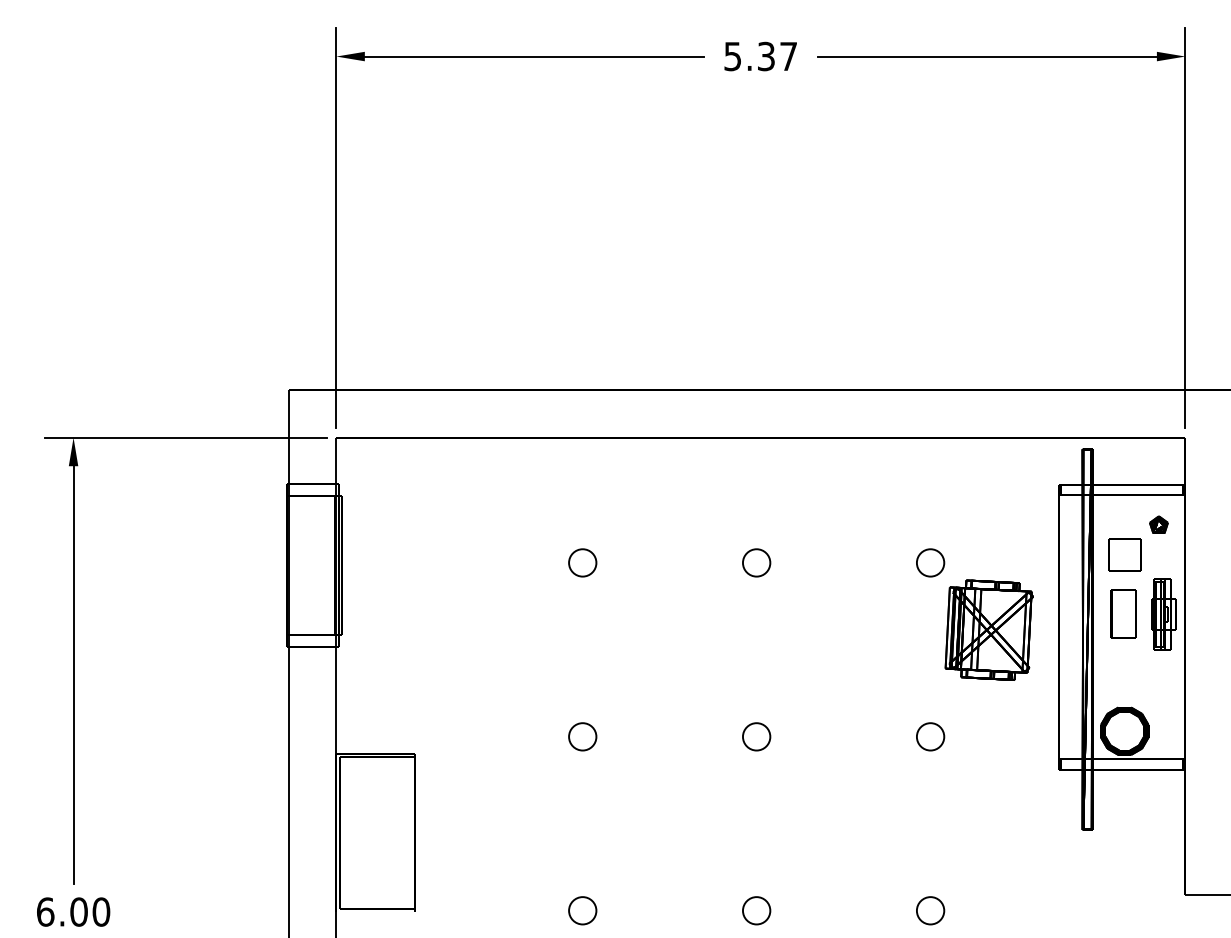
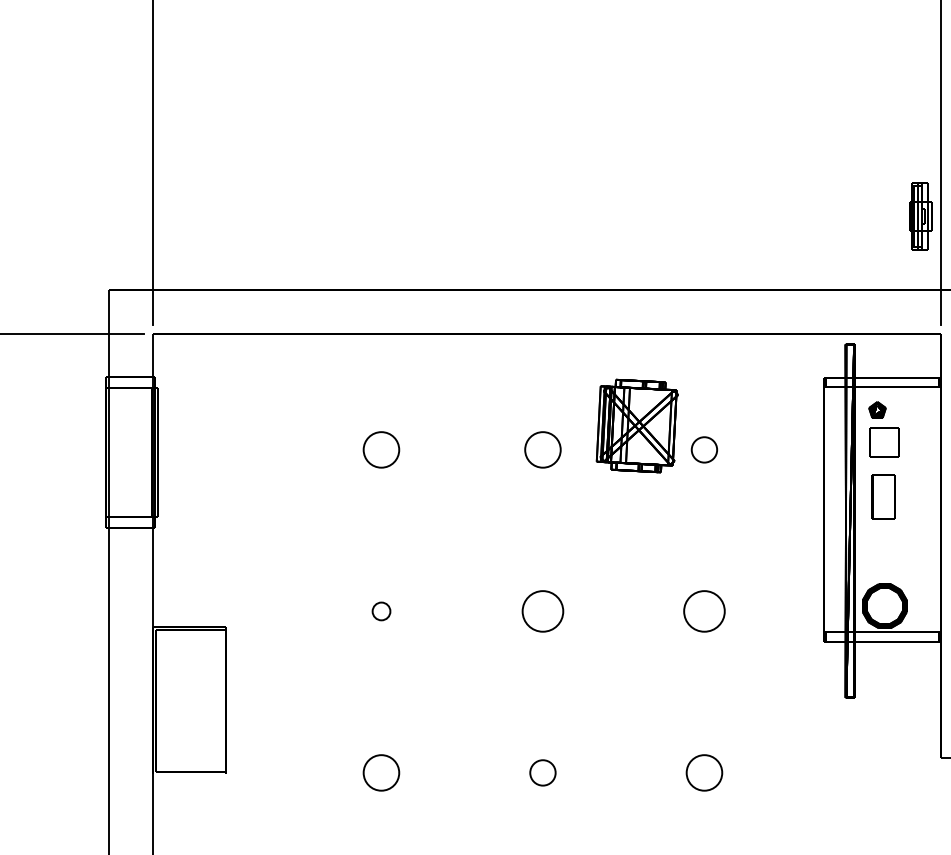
part: (1158, 524) -> (877, 409), moved
circle: (582, 562) -> (381, 449), size x1.4
circle: (756, 562) -> (542, 449), size x1.4
part: (1163, 614) -> (920, 216), moved
part: (988, 629) -> (636, 425), moved
circle: (582, 736) -> (381, 611), size x0.7
circle: (756, 736) -> (542, 611), size x1.6
circle: (930, 736) -> (704, 611), size x1.6
circle: (582, 910) -> (381, 772), size x1.4
circle: (930, 910) -> (704, 772), size x1.4

